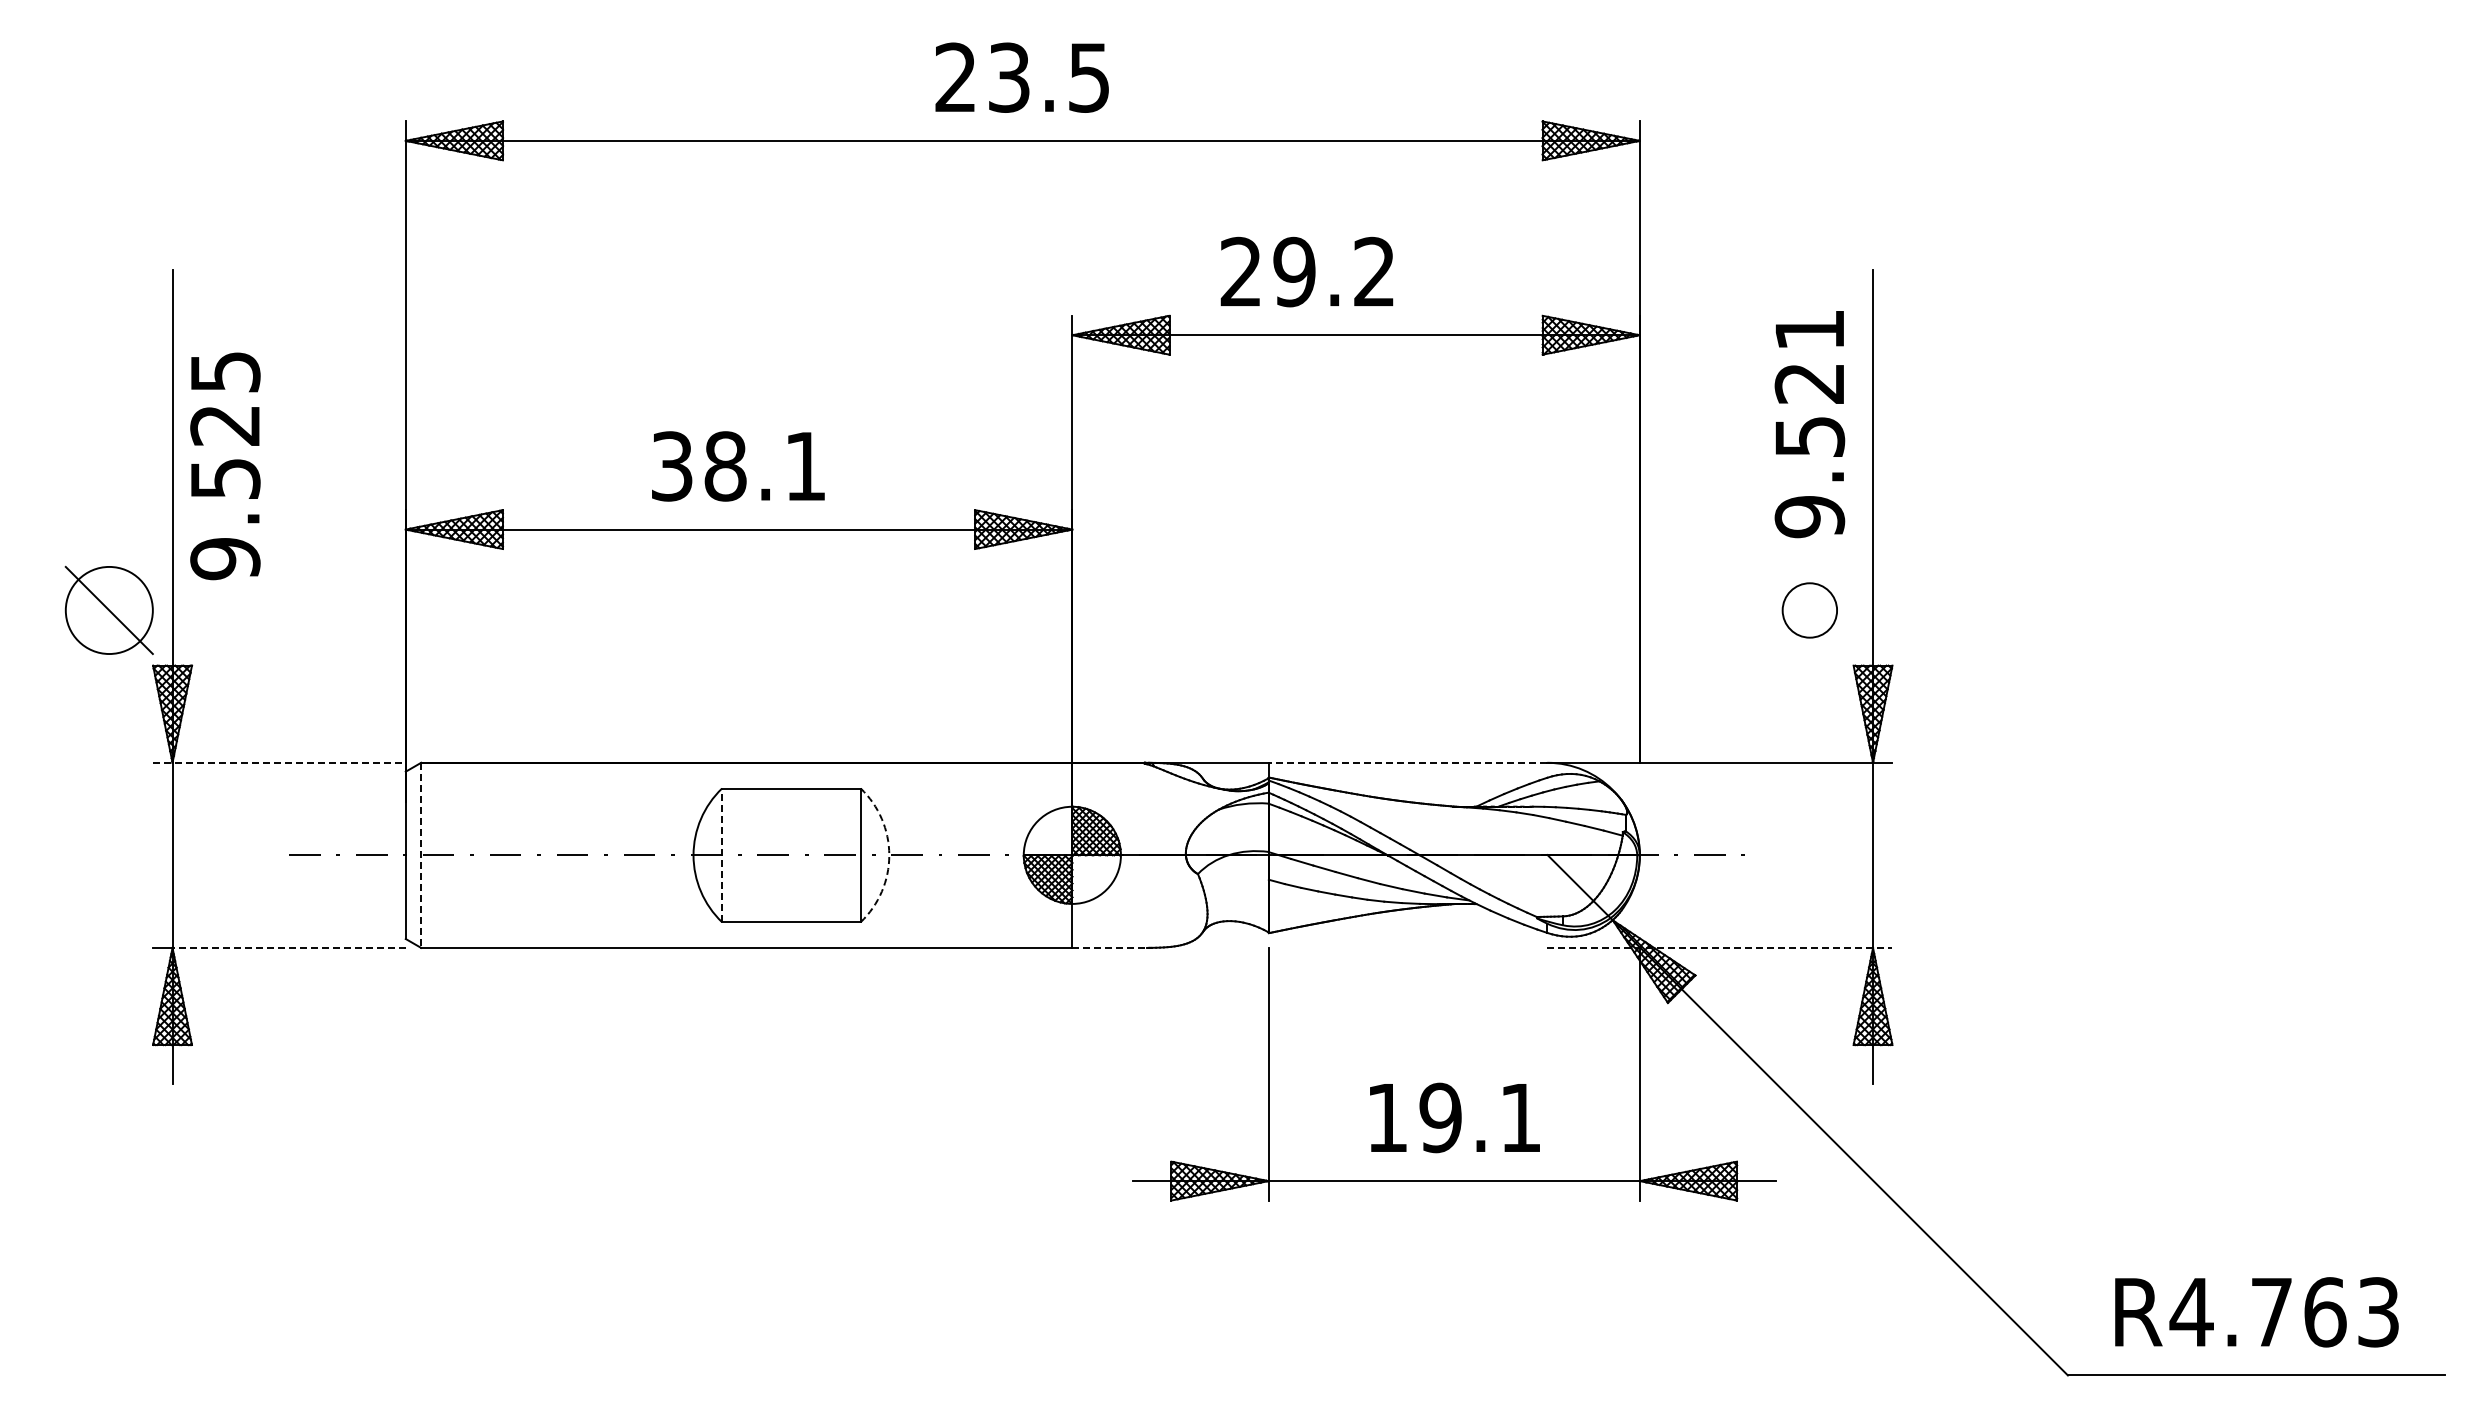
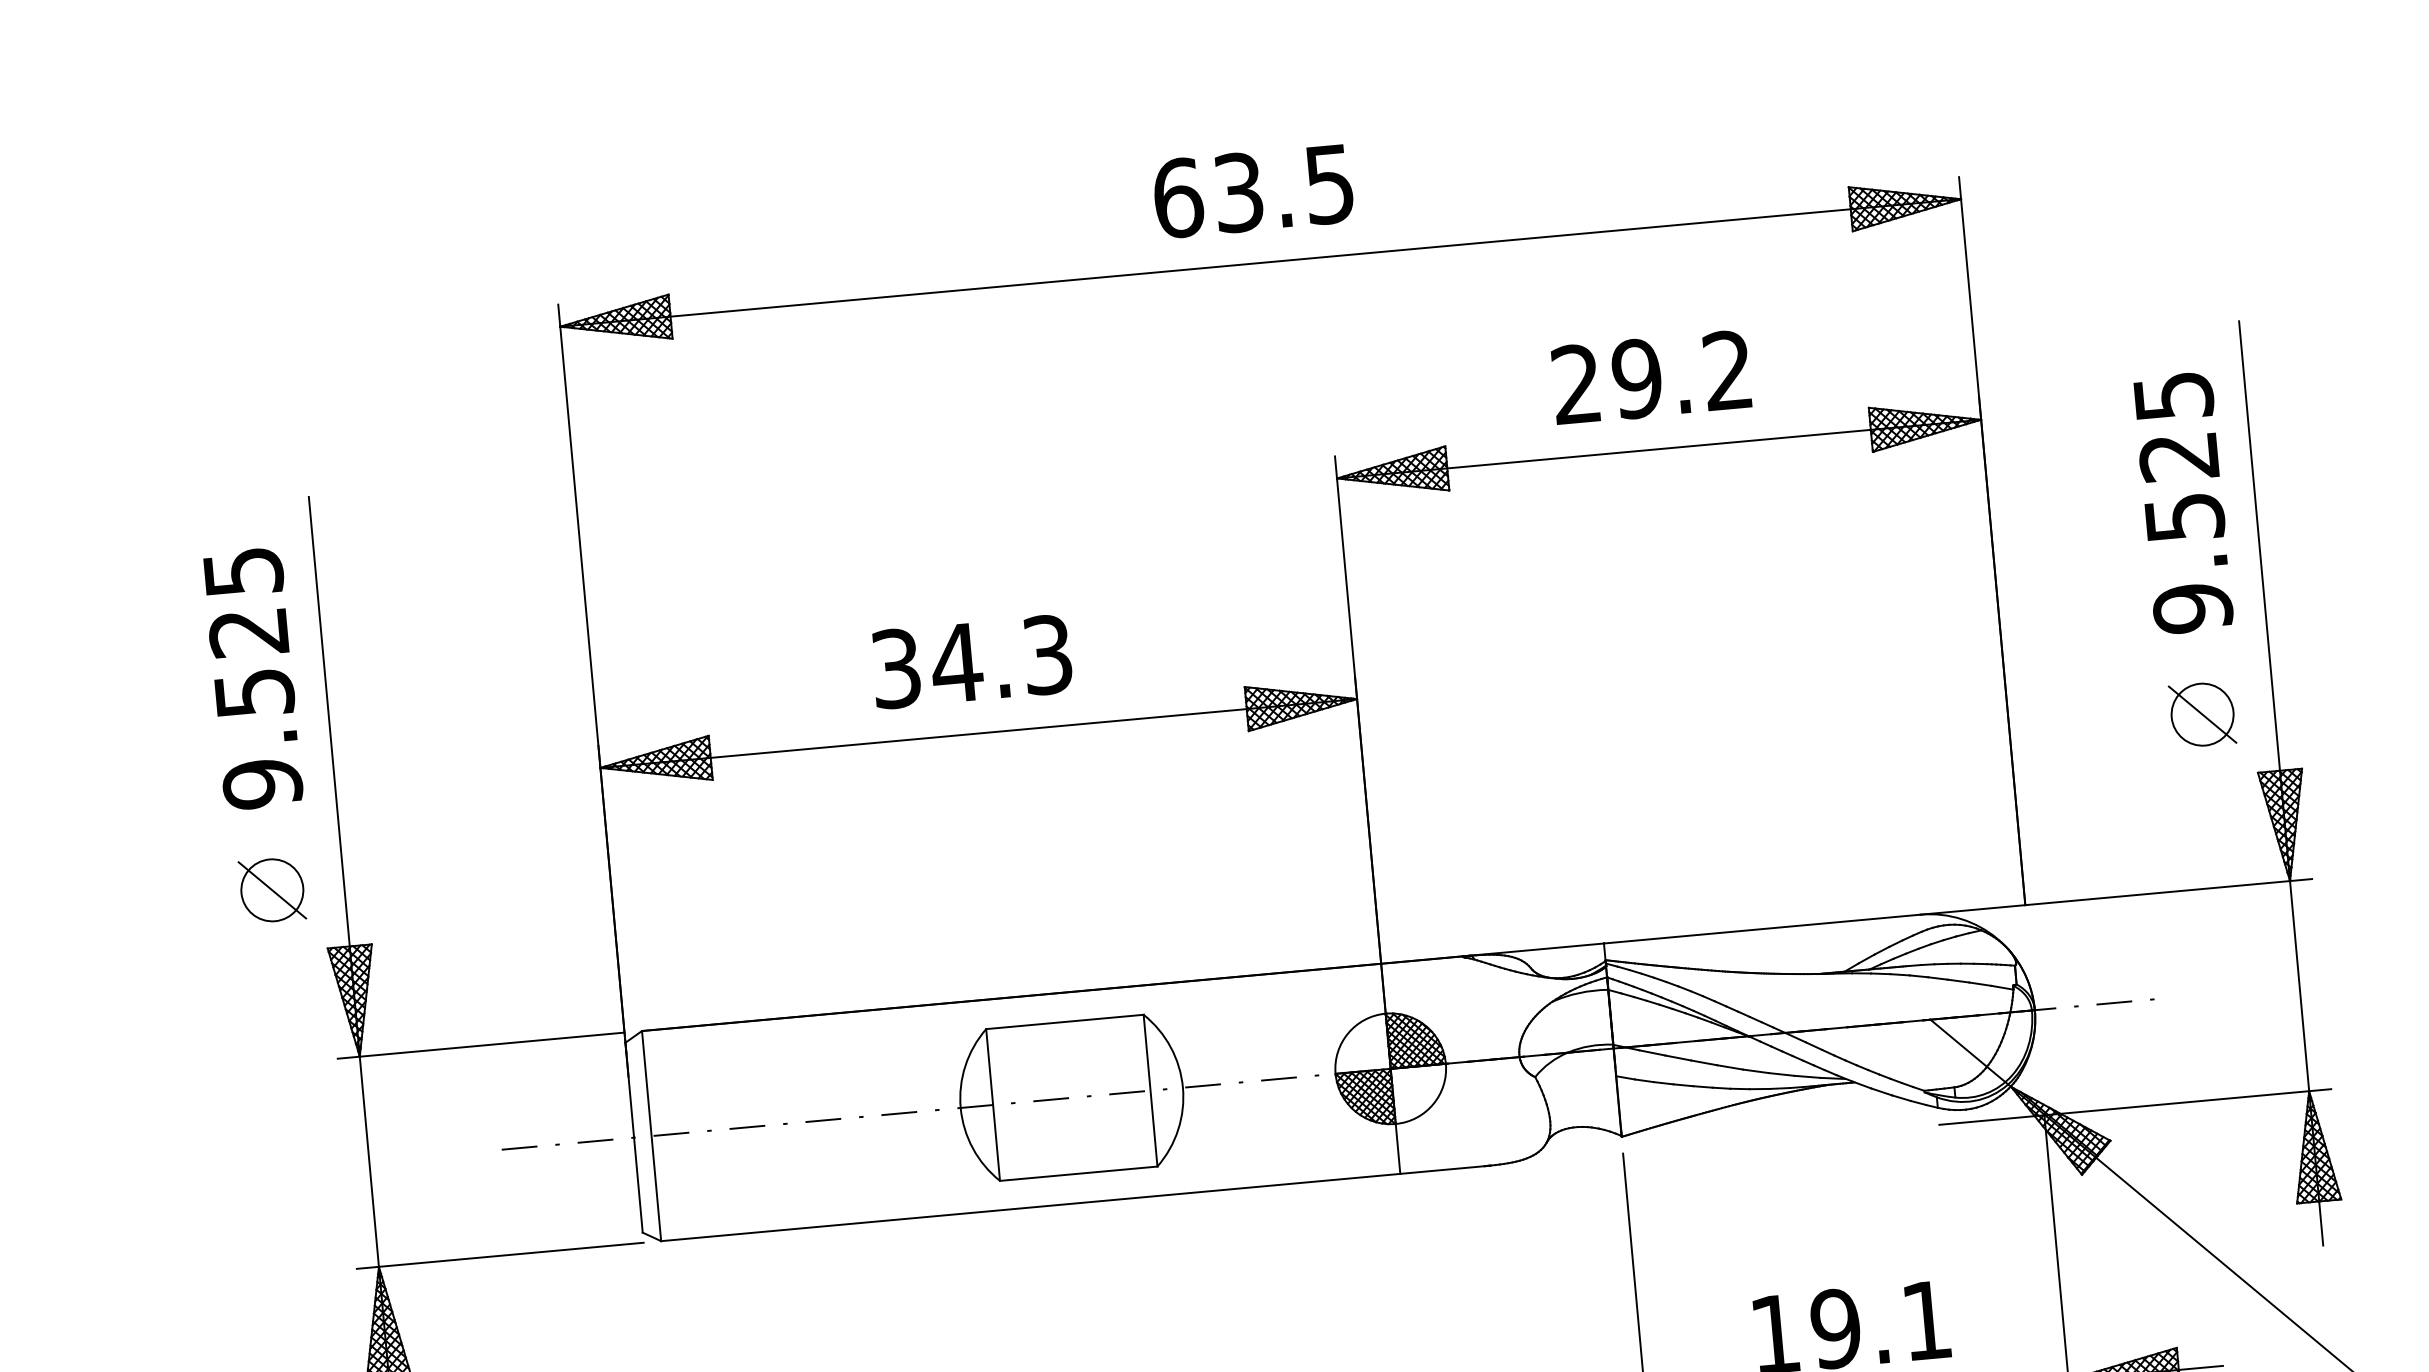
text: (956, 77) -> (1178, 197), 23.5 -> 63.5
text: (1306, 271) -> (1650, 376), moved
text: (1810, 330) -> (2174, 396), 9.521 -> 9.525
text: (225, 466) -> (253, 679), moved
text: (764, 466) -> (1001, 659), 38.1 -> 34.3
part: (109, 610) -> (272, 890), size x0.62
line: (1809, 610) -> (2202, 714), added
line: (279, 762) -> (481, 1045), dashed -> solid
line: (1407, 762) -> (1761, 928), dashed -> solid
line: (421, 855) -> (651, 1136), dashed -> solid
line: (722, 855) -> (993, 1105), dashed -> solid
arc: (889, 855) -> (1183, 1087), dashed -> solid
line: (289, 947) -> (511, 1254), dashed -> solid
line: (1109, 947) -> (1442, 1169), dashed -> solid
line: (1719, 947) -> (2134, 1106), dashed -> solid

